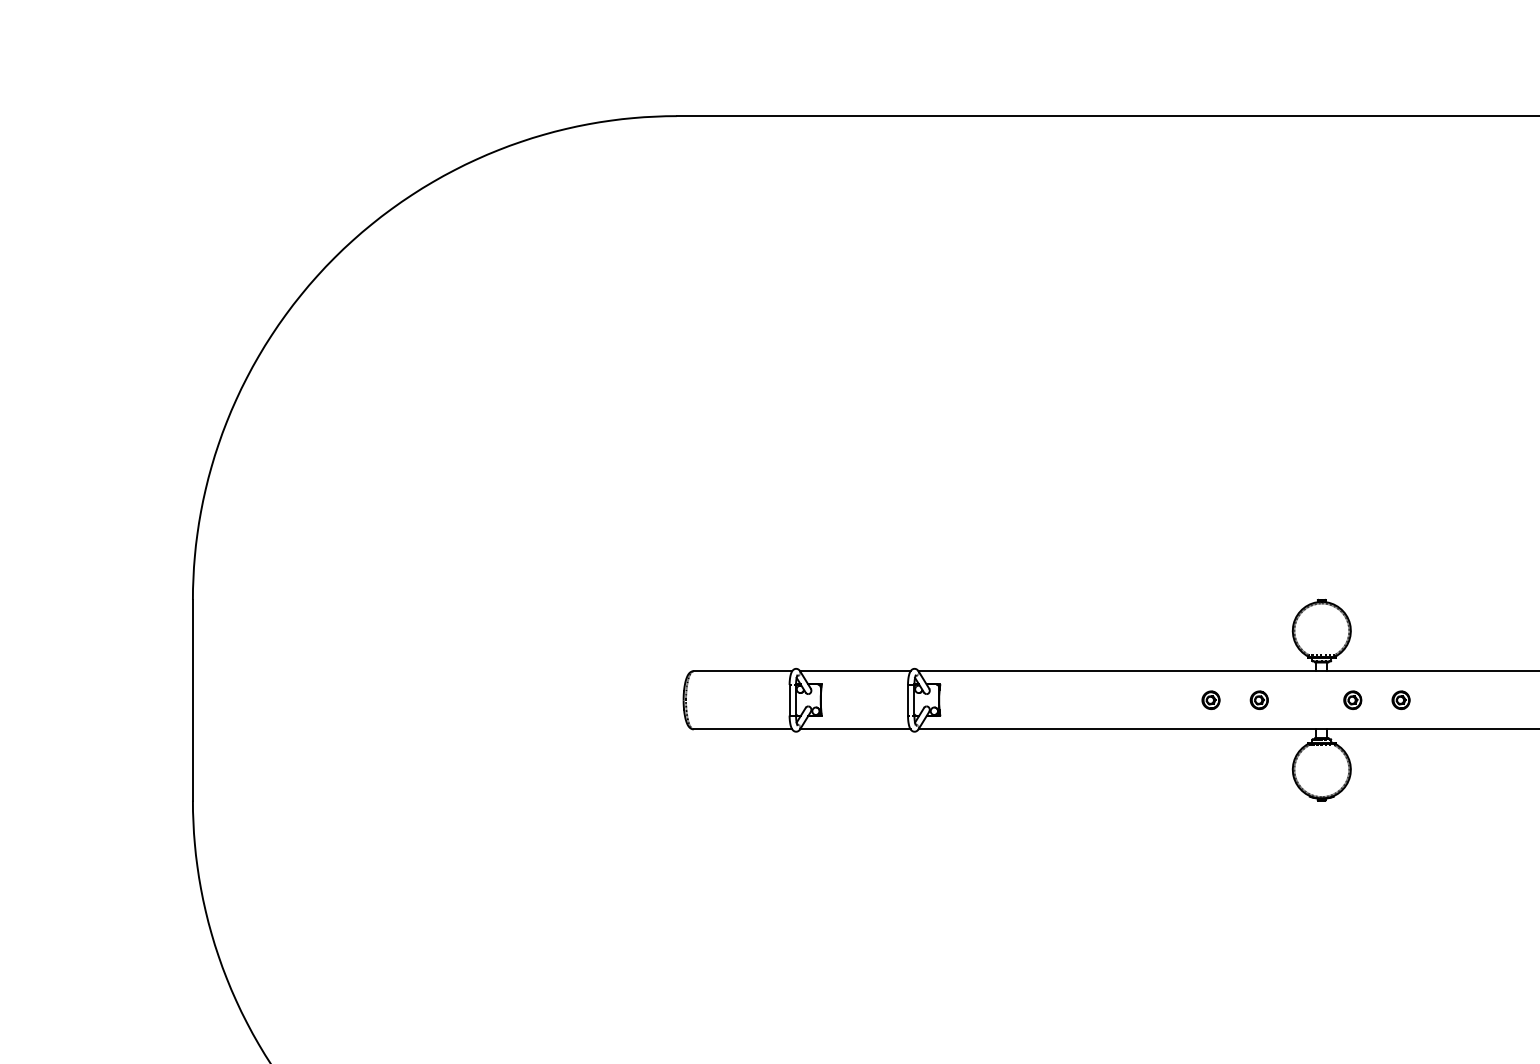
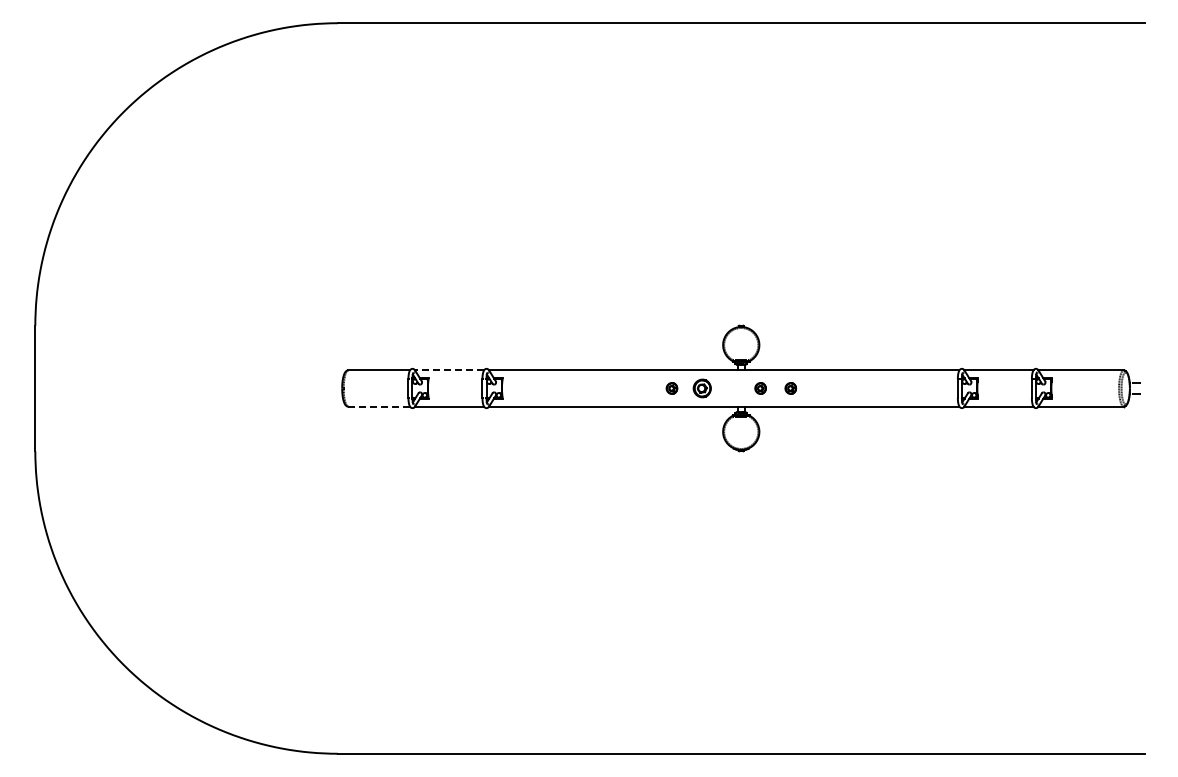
line: (855, 671) -> (449, 370), solid -> dashed
part: (1258, 700) -> (701, 388), size x1.6
line: (743, 729) -> (379, 406), solid -> dashed

